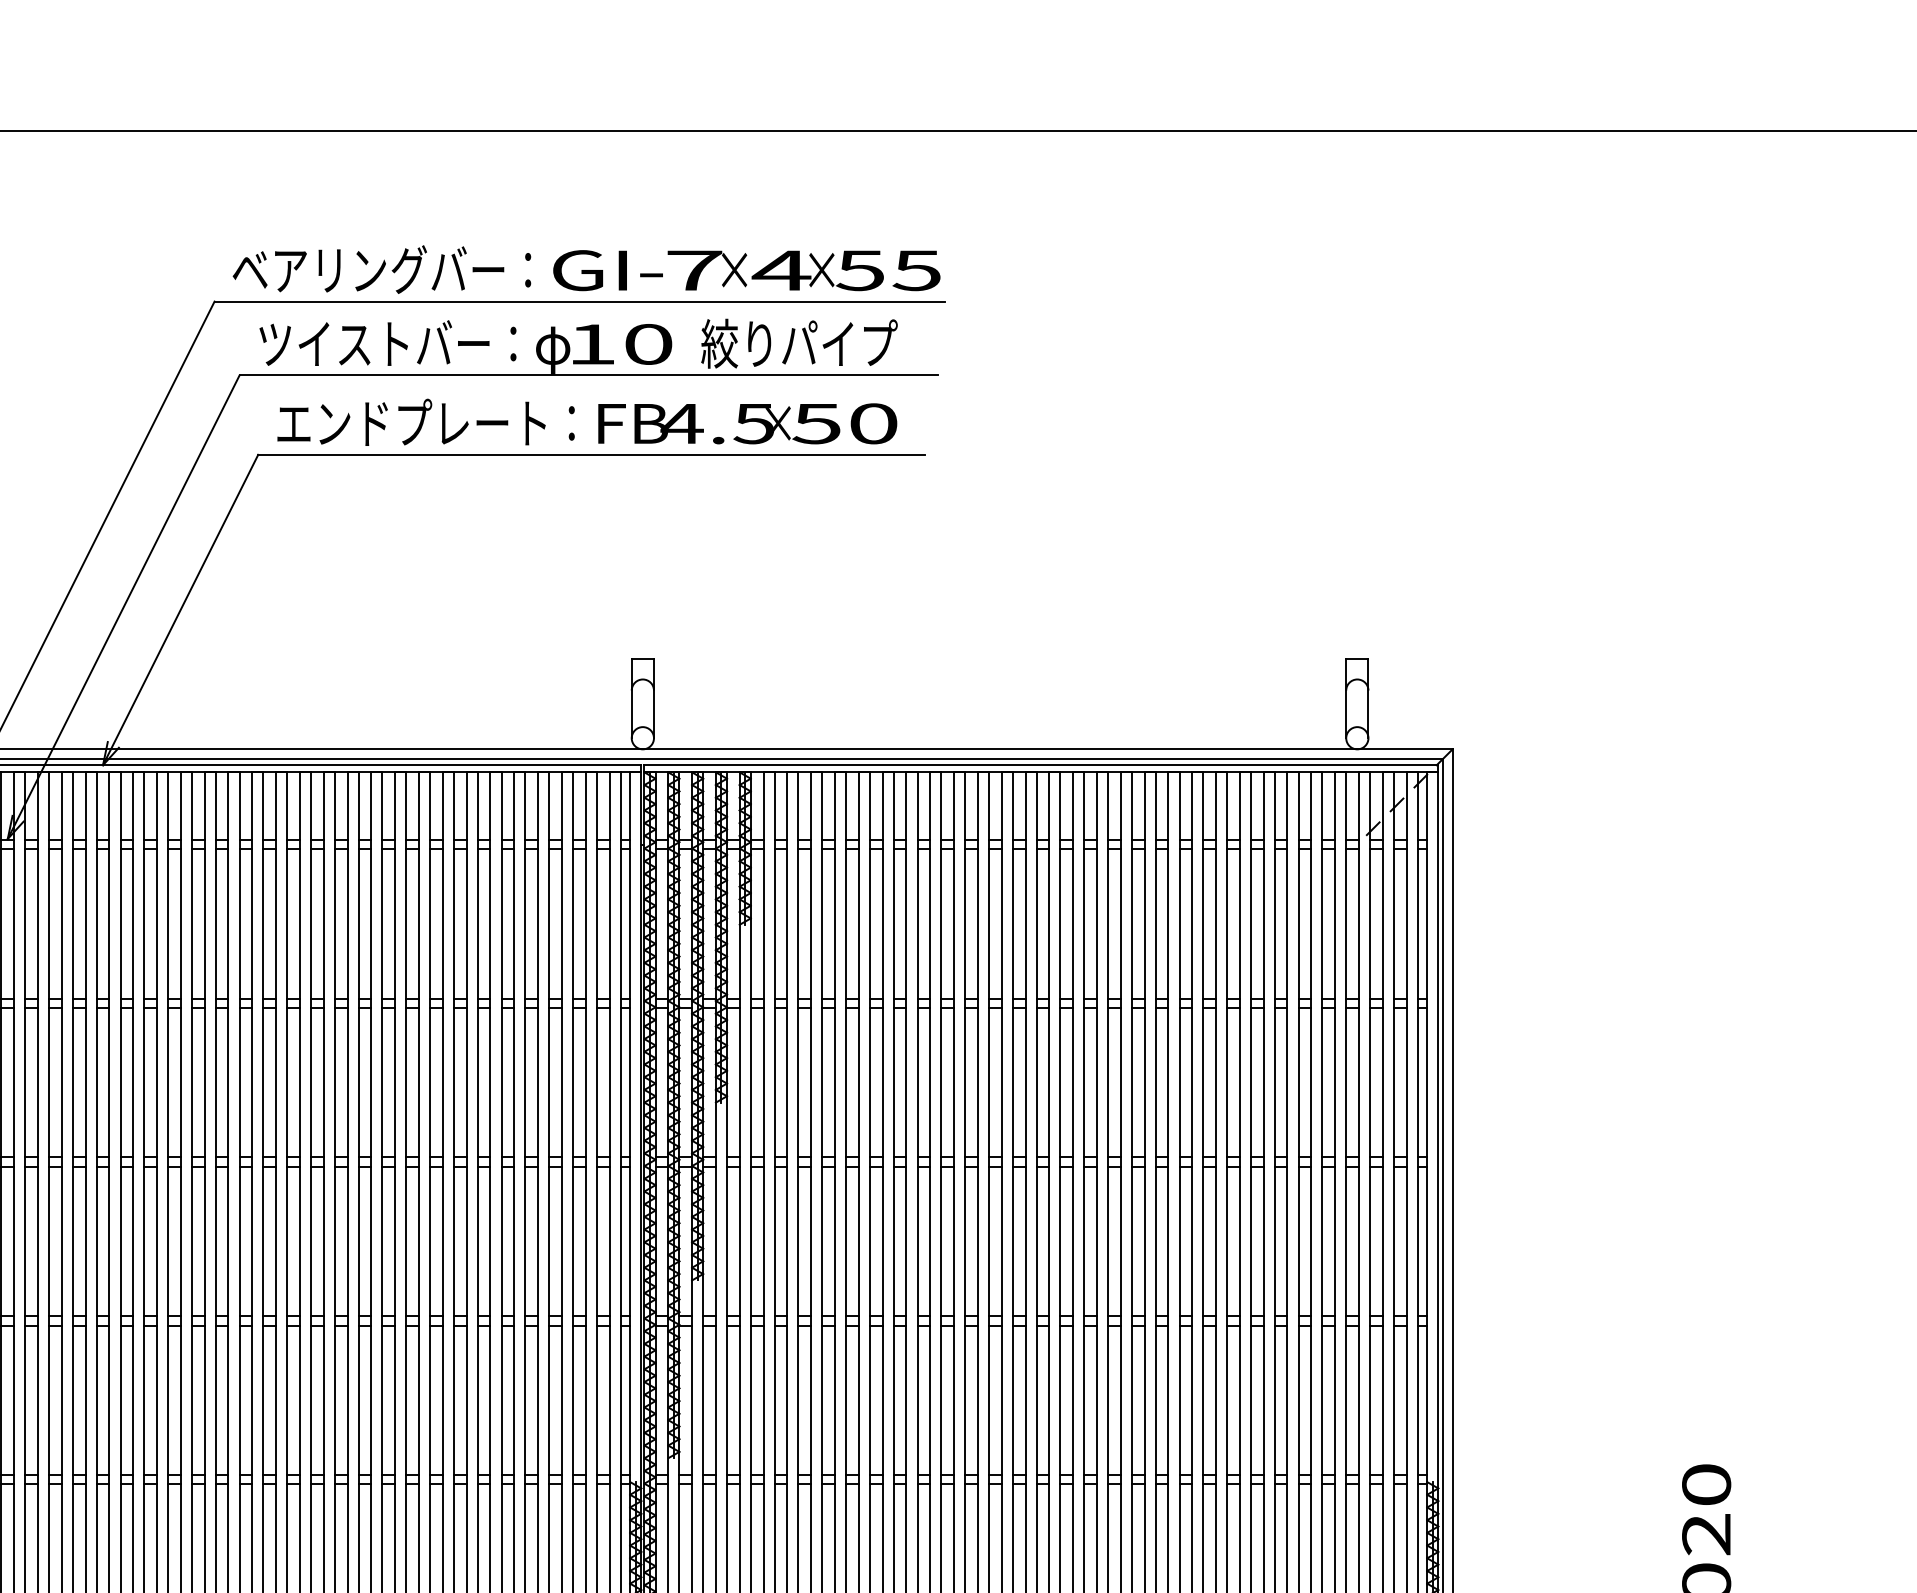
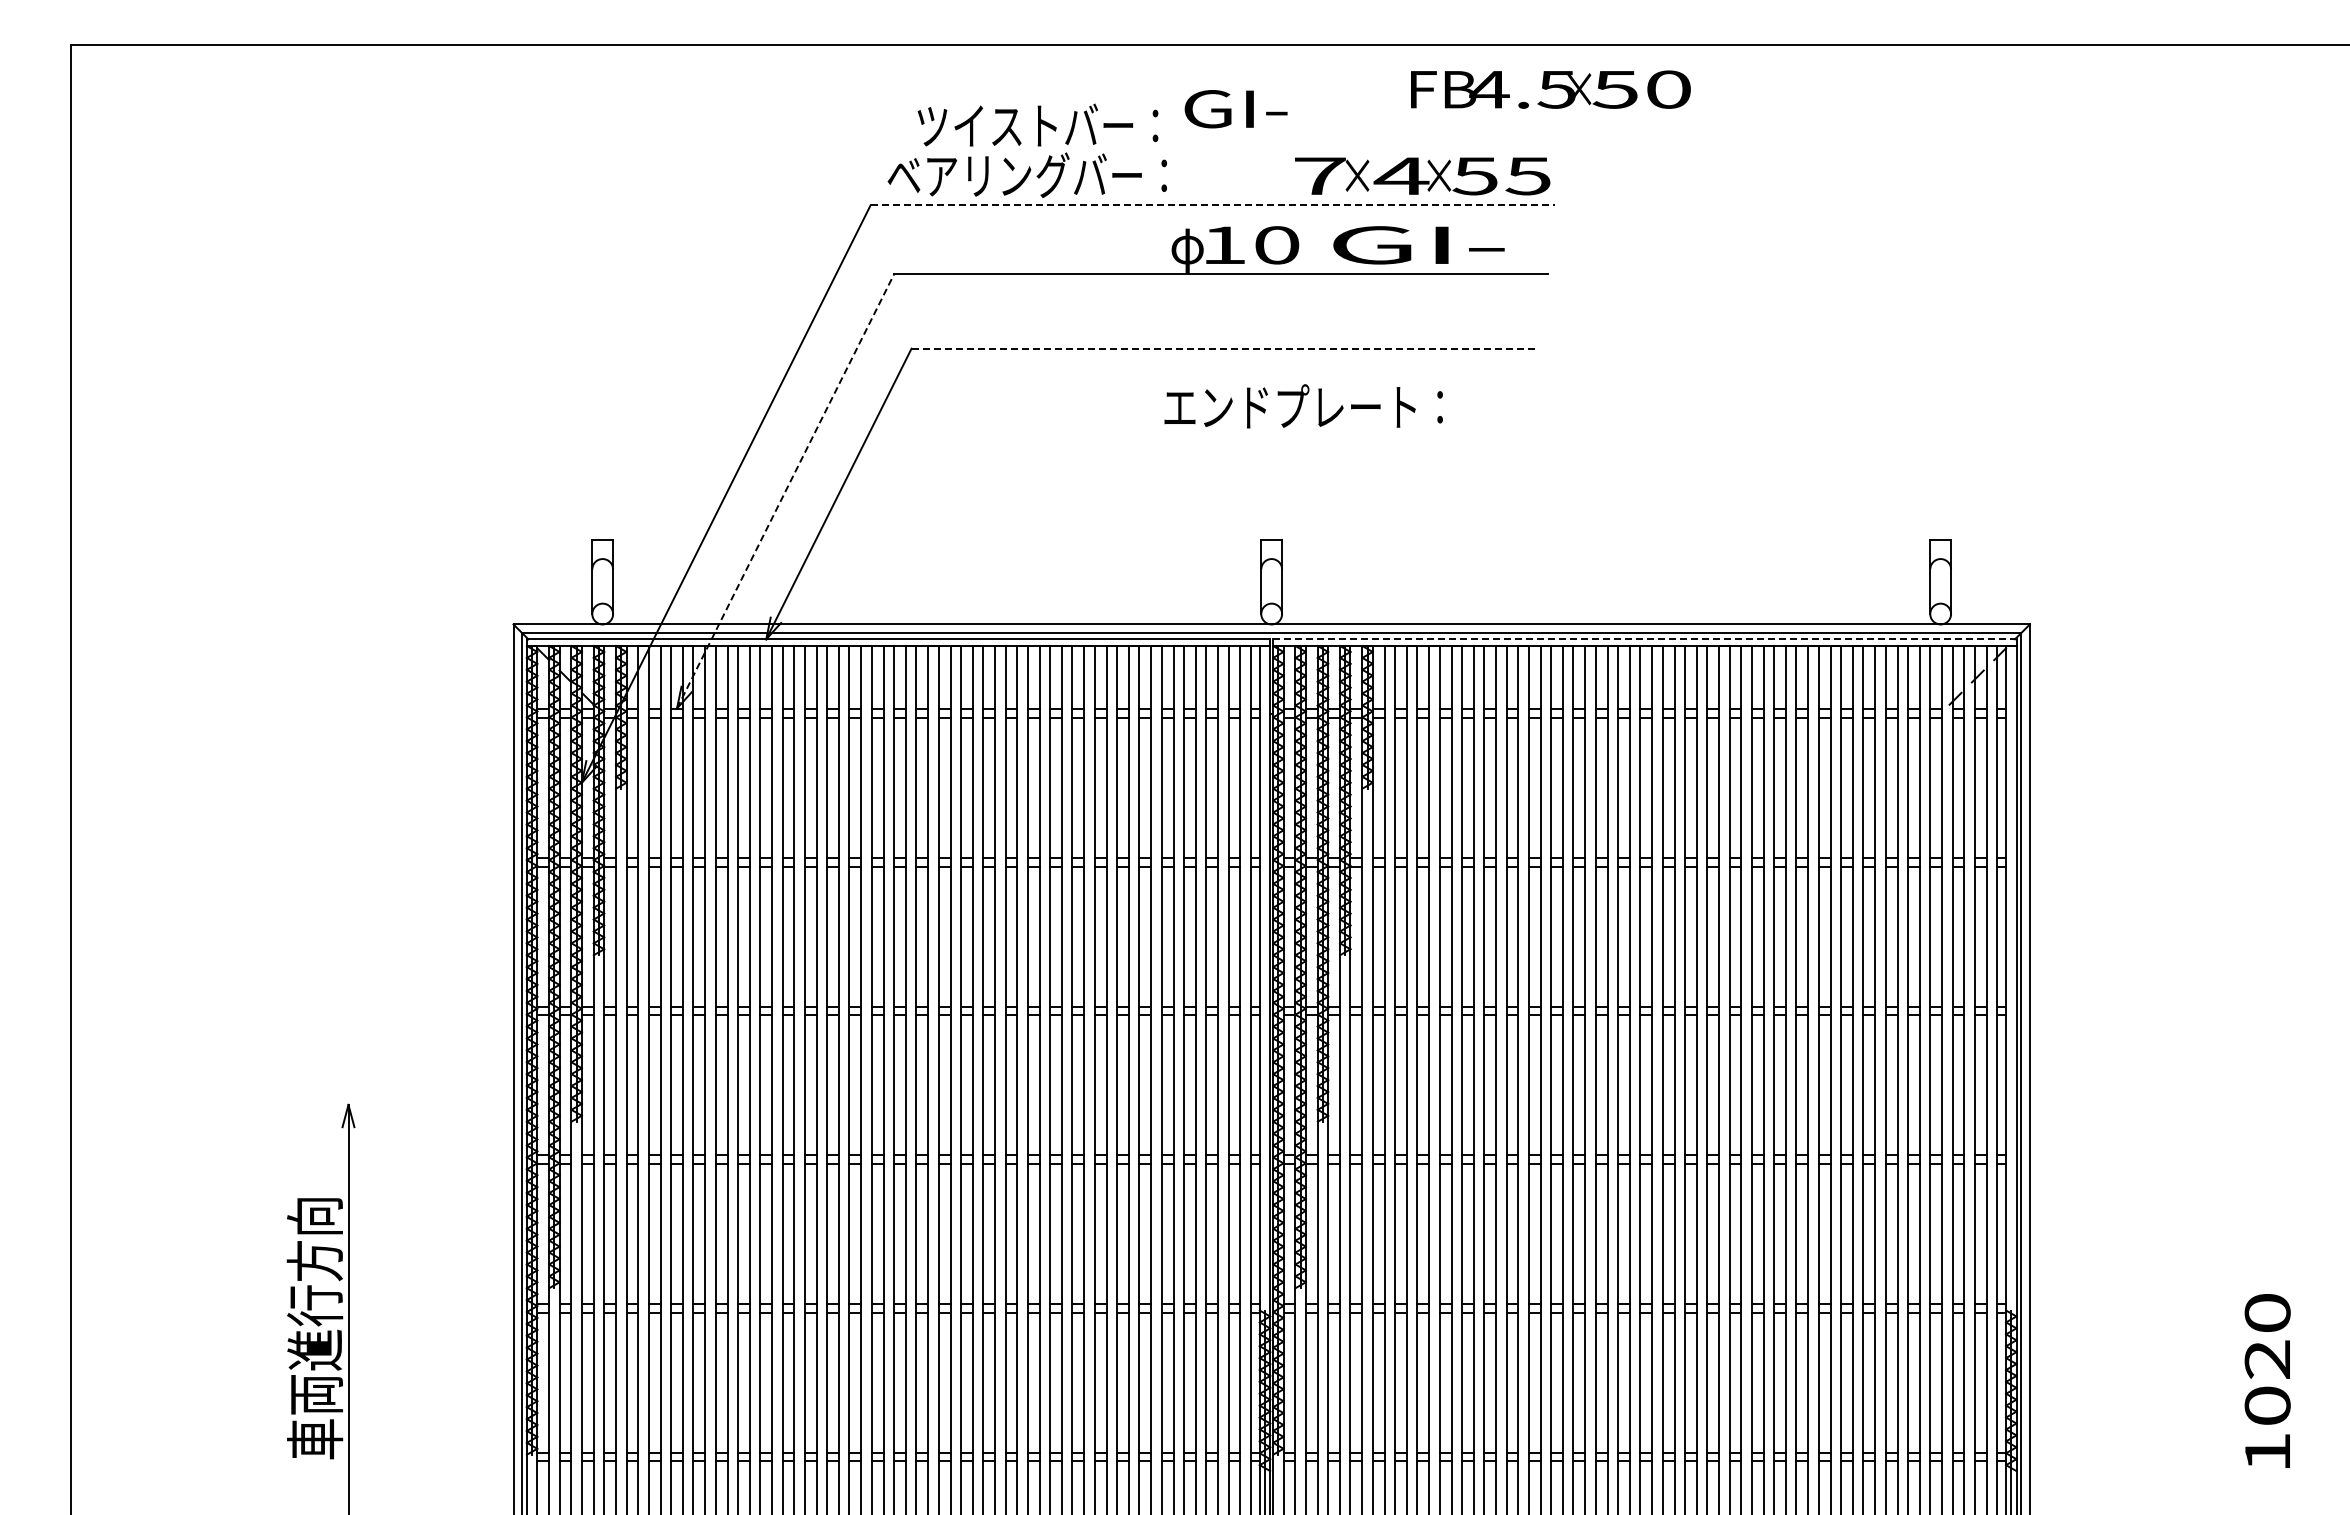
text: (607, 270) -> (1235, 109), moved
line: (579, 301) -> (1212, 205), solid -> dashed
text: (387, 342) -> (1037, 124), moved
text: (799, 343) -> (1418, 244), 絞りパイプ -> GI-
text: (425, 422) -> (1303, 406), moved
text: (747, 423) -> (1550, 89), moved
line: (592, 454) -> (1224, 348), solid -> dashed
line: (123, 607) -> (785, 491), solid -> dashed
line: (1041, 765) -> (1644, 639), solid -> dashed

